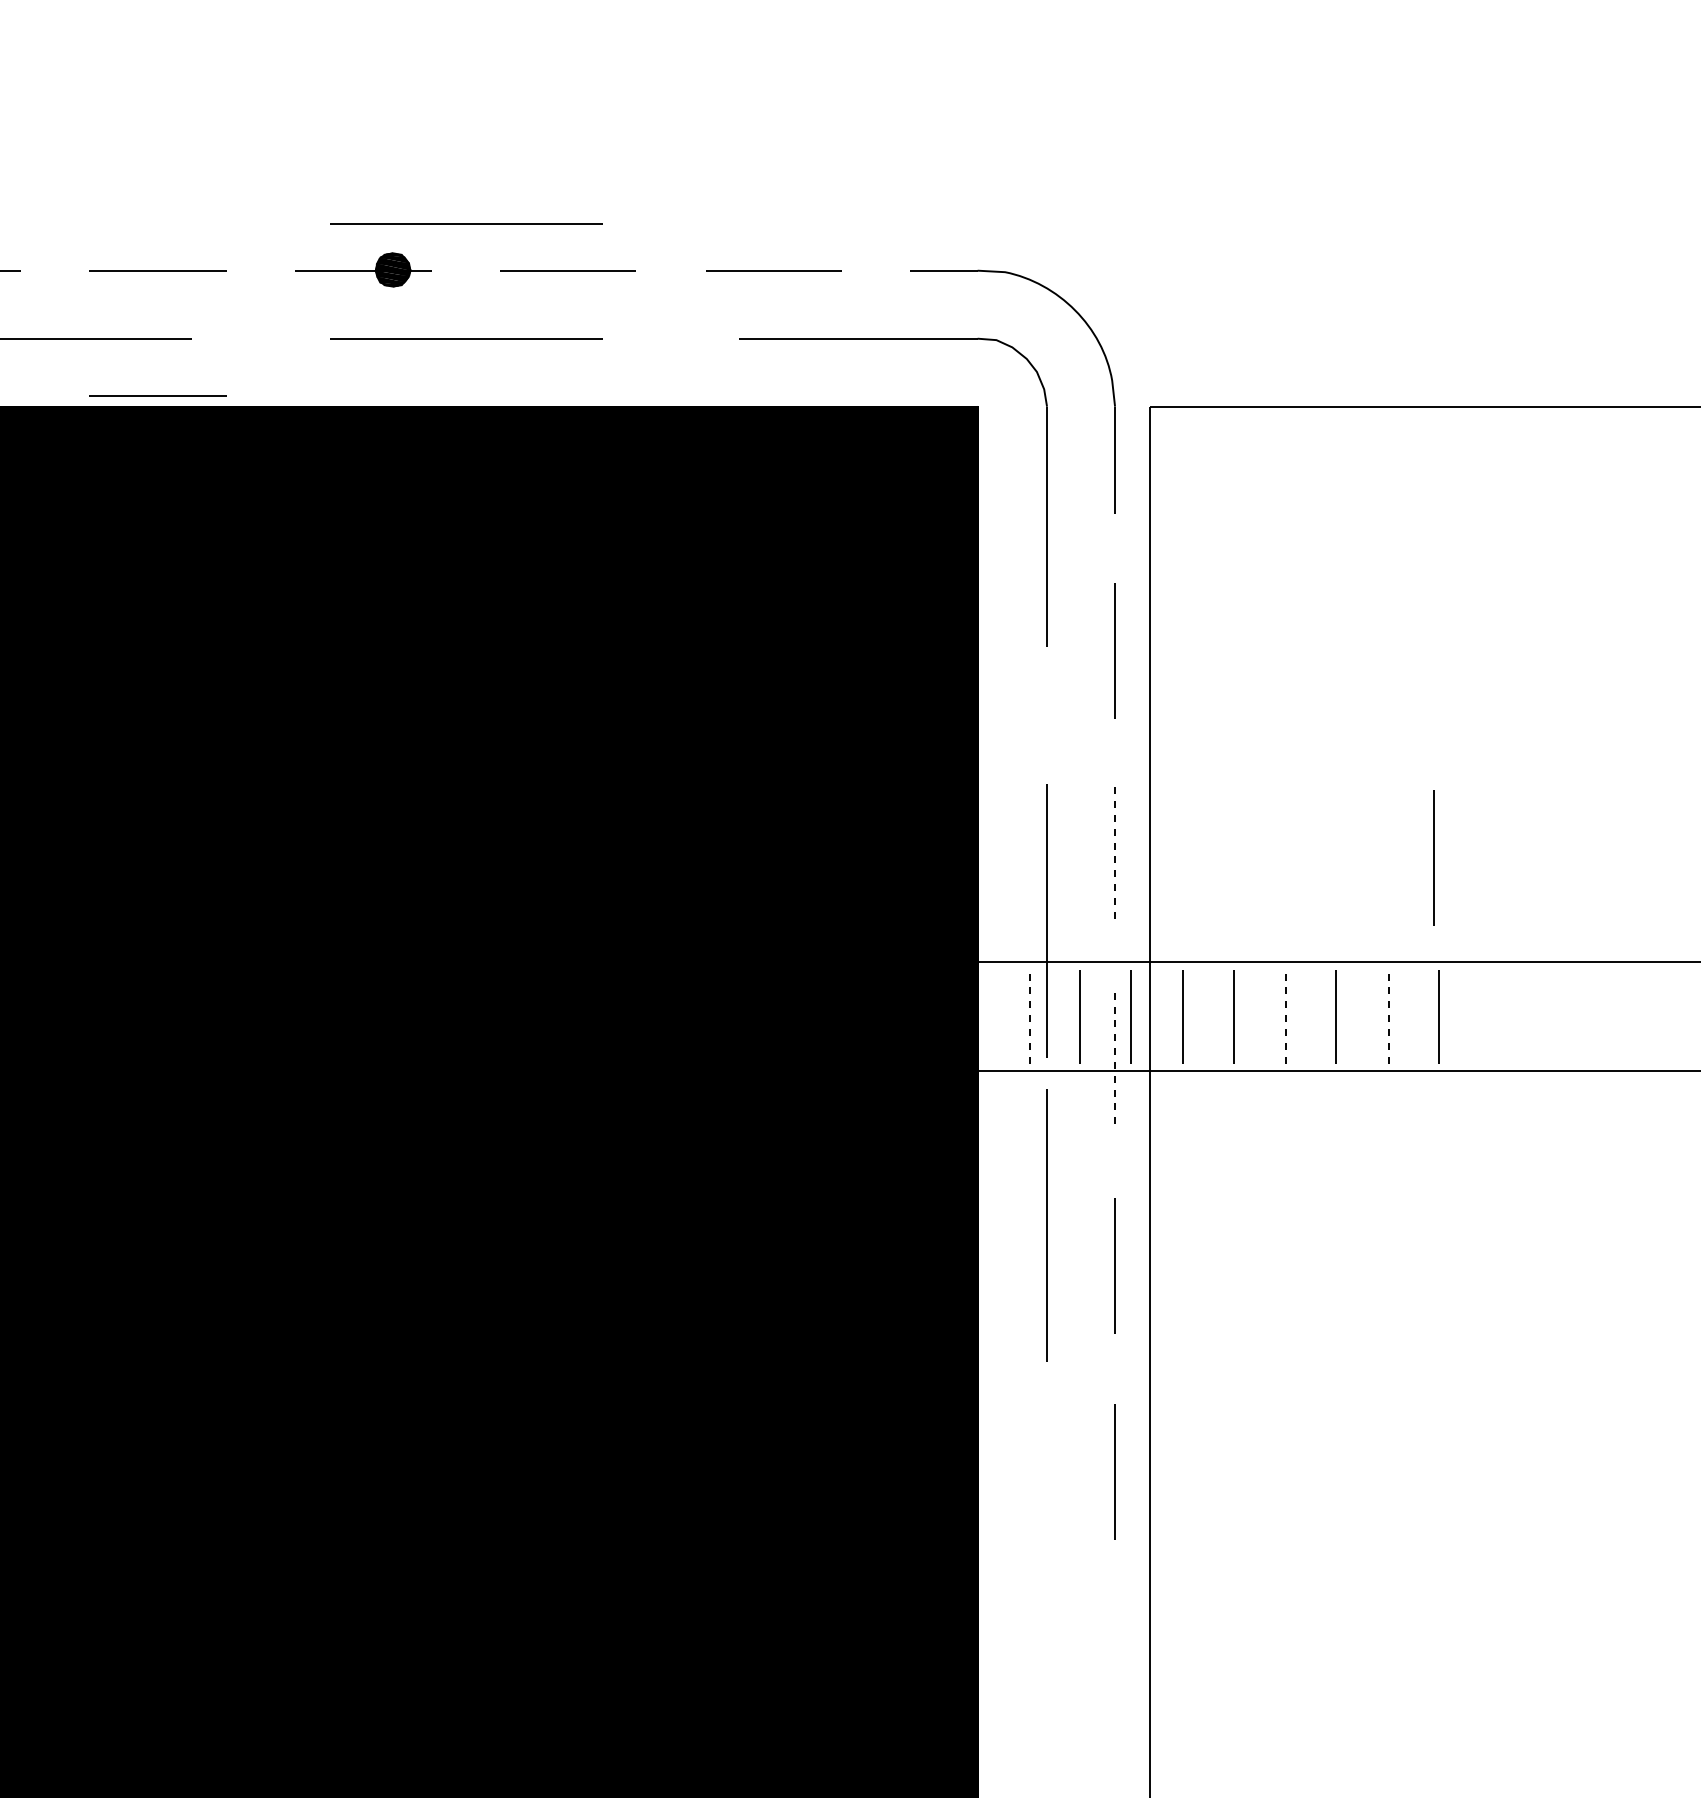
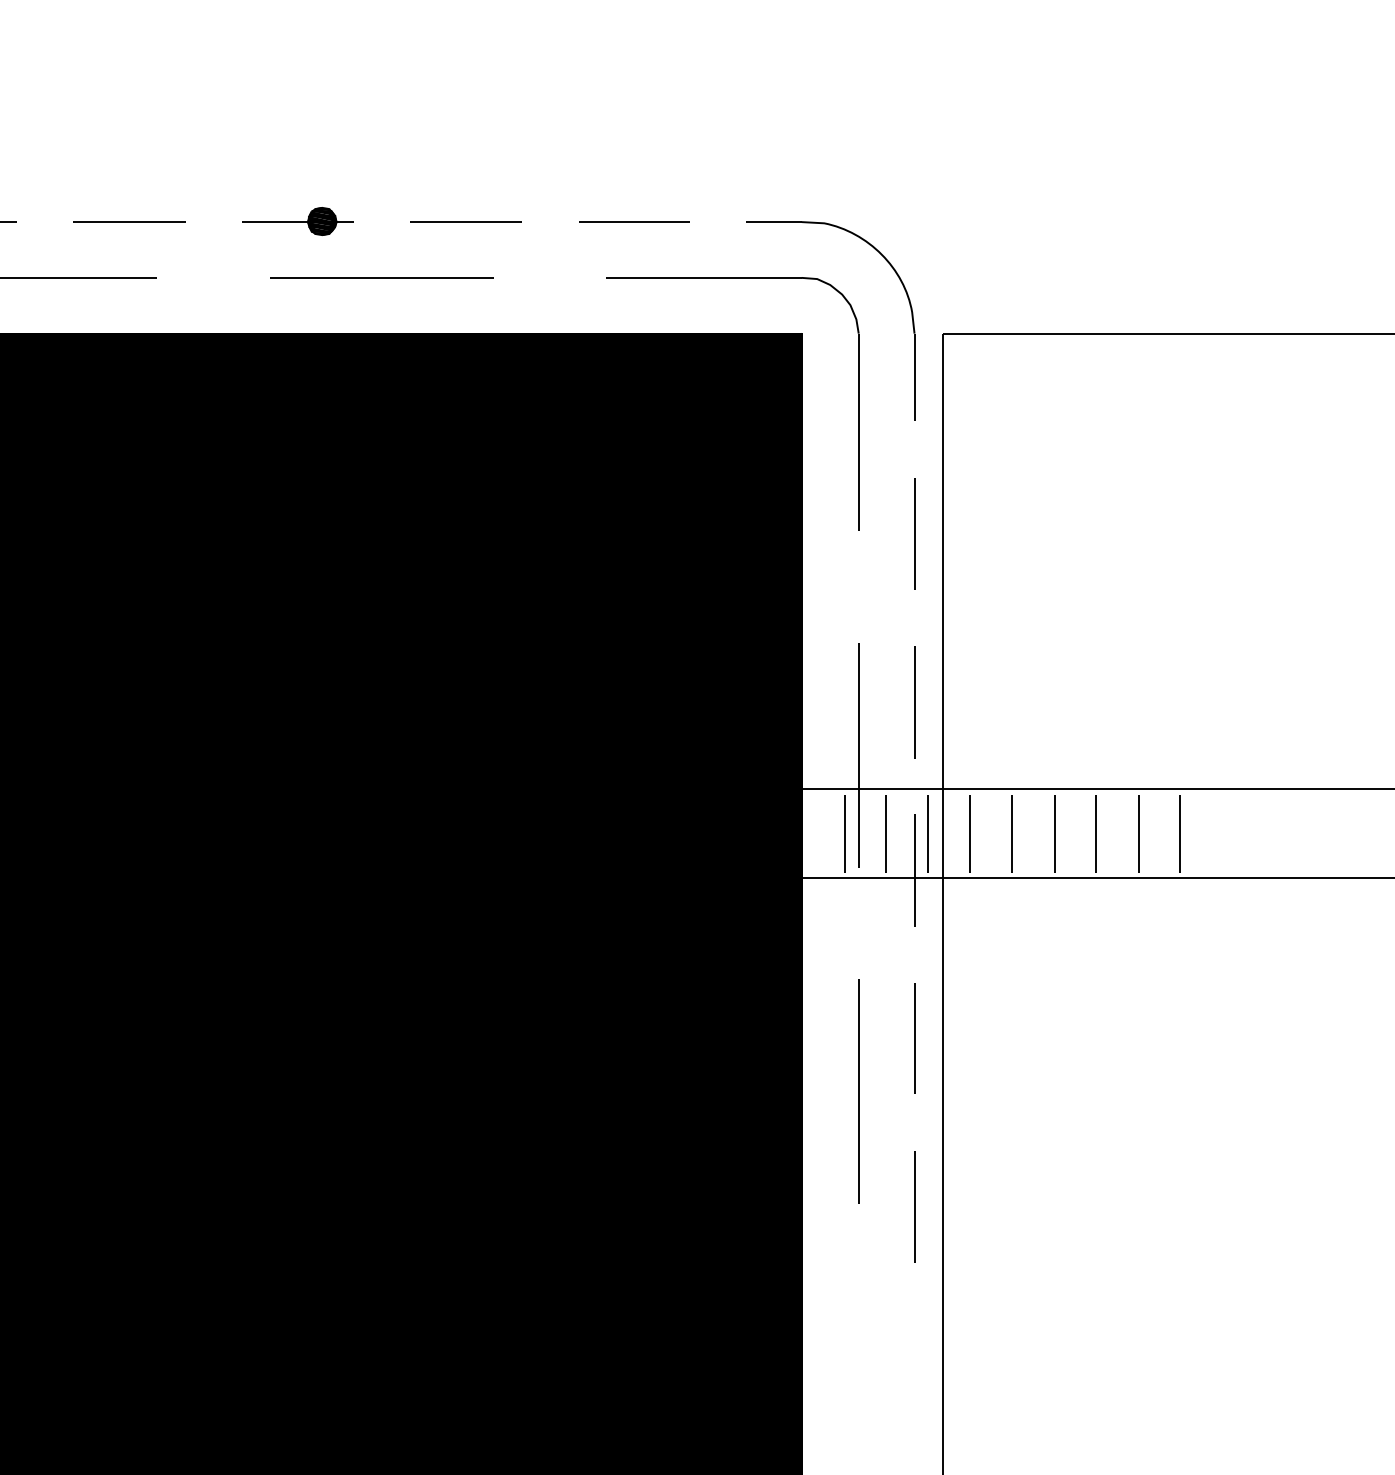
line: (466, 223) -> (382, 183), removed
line: (157, 395) -> (129, 324), removed
line: (1115, 855) -> (914, 701), dashed -> solid
line: (1433, 857) -> (1175, 703), removed
line: (1029, 1016) -> (844, 833), dashed -> solid
line: (1285, 1016) -> (1054, 833), dashed -> solid
line: (1388, 1016) -> (1138, 833), dashed -> solid
line: (1115, 1061) -> (914, 870), dashed -> solid
line: (1046, 1225) -> (858, 1091), moved

